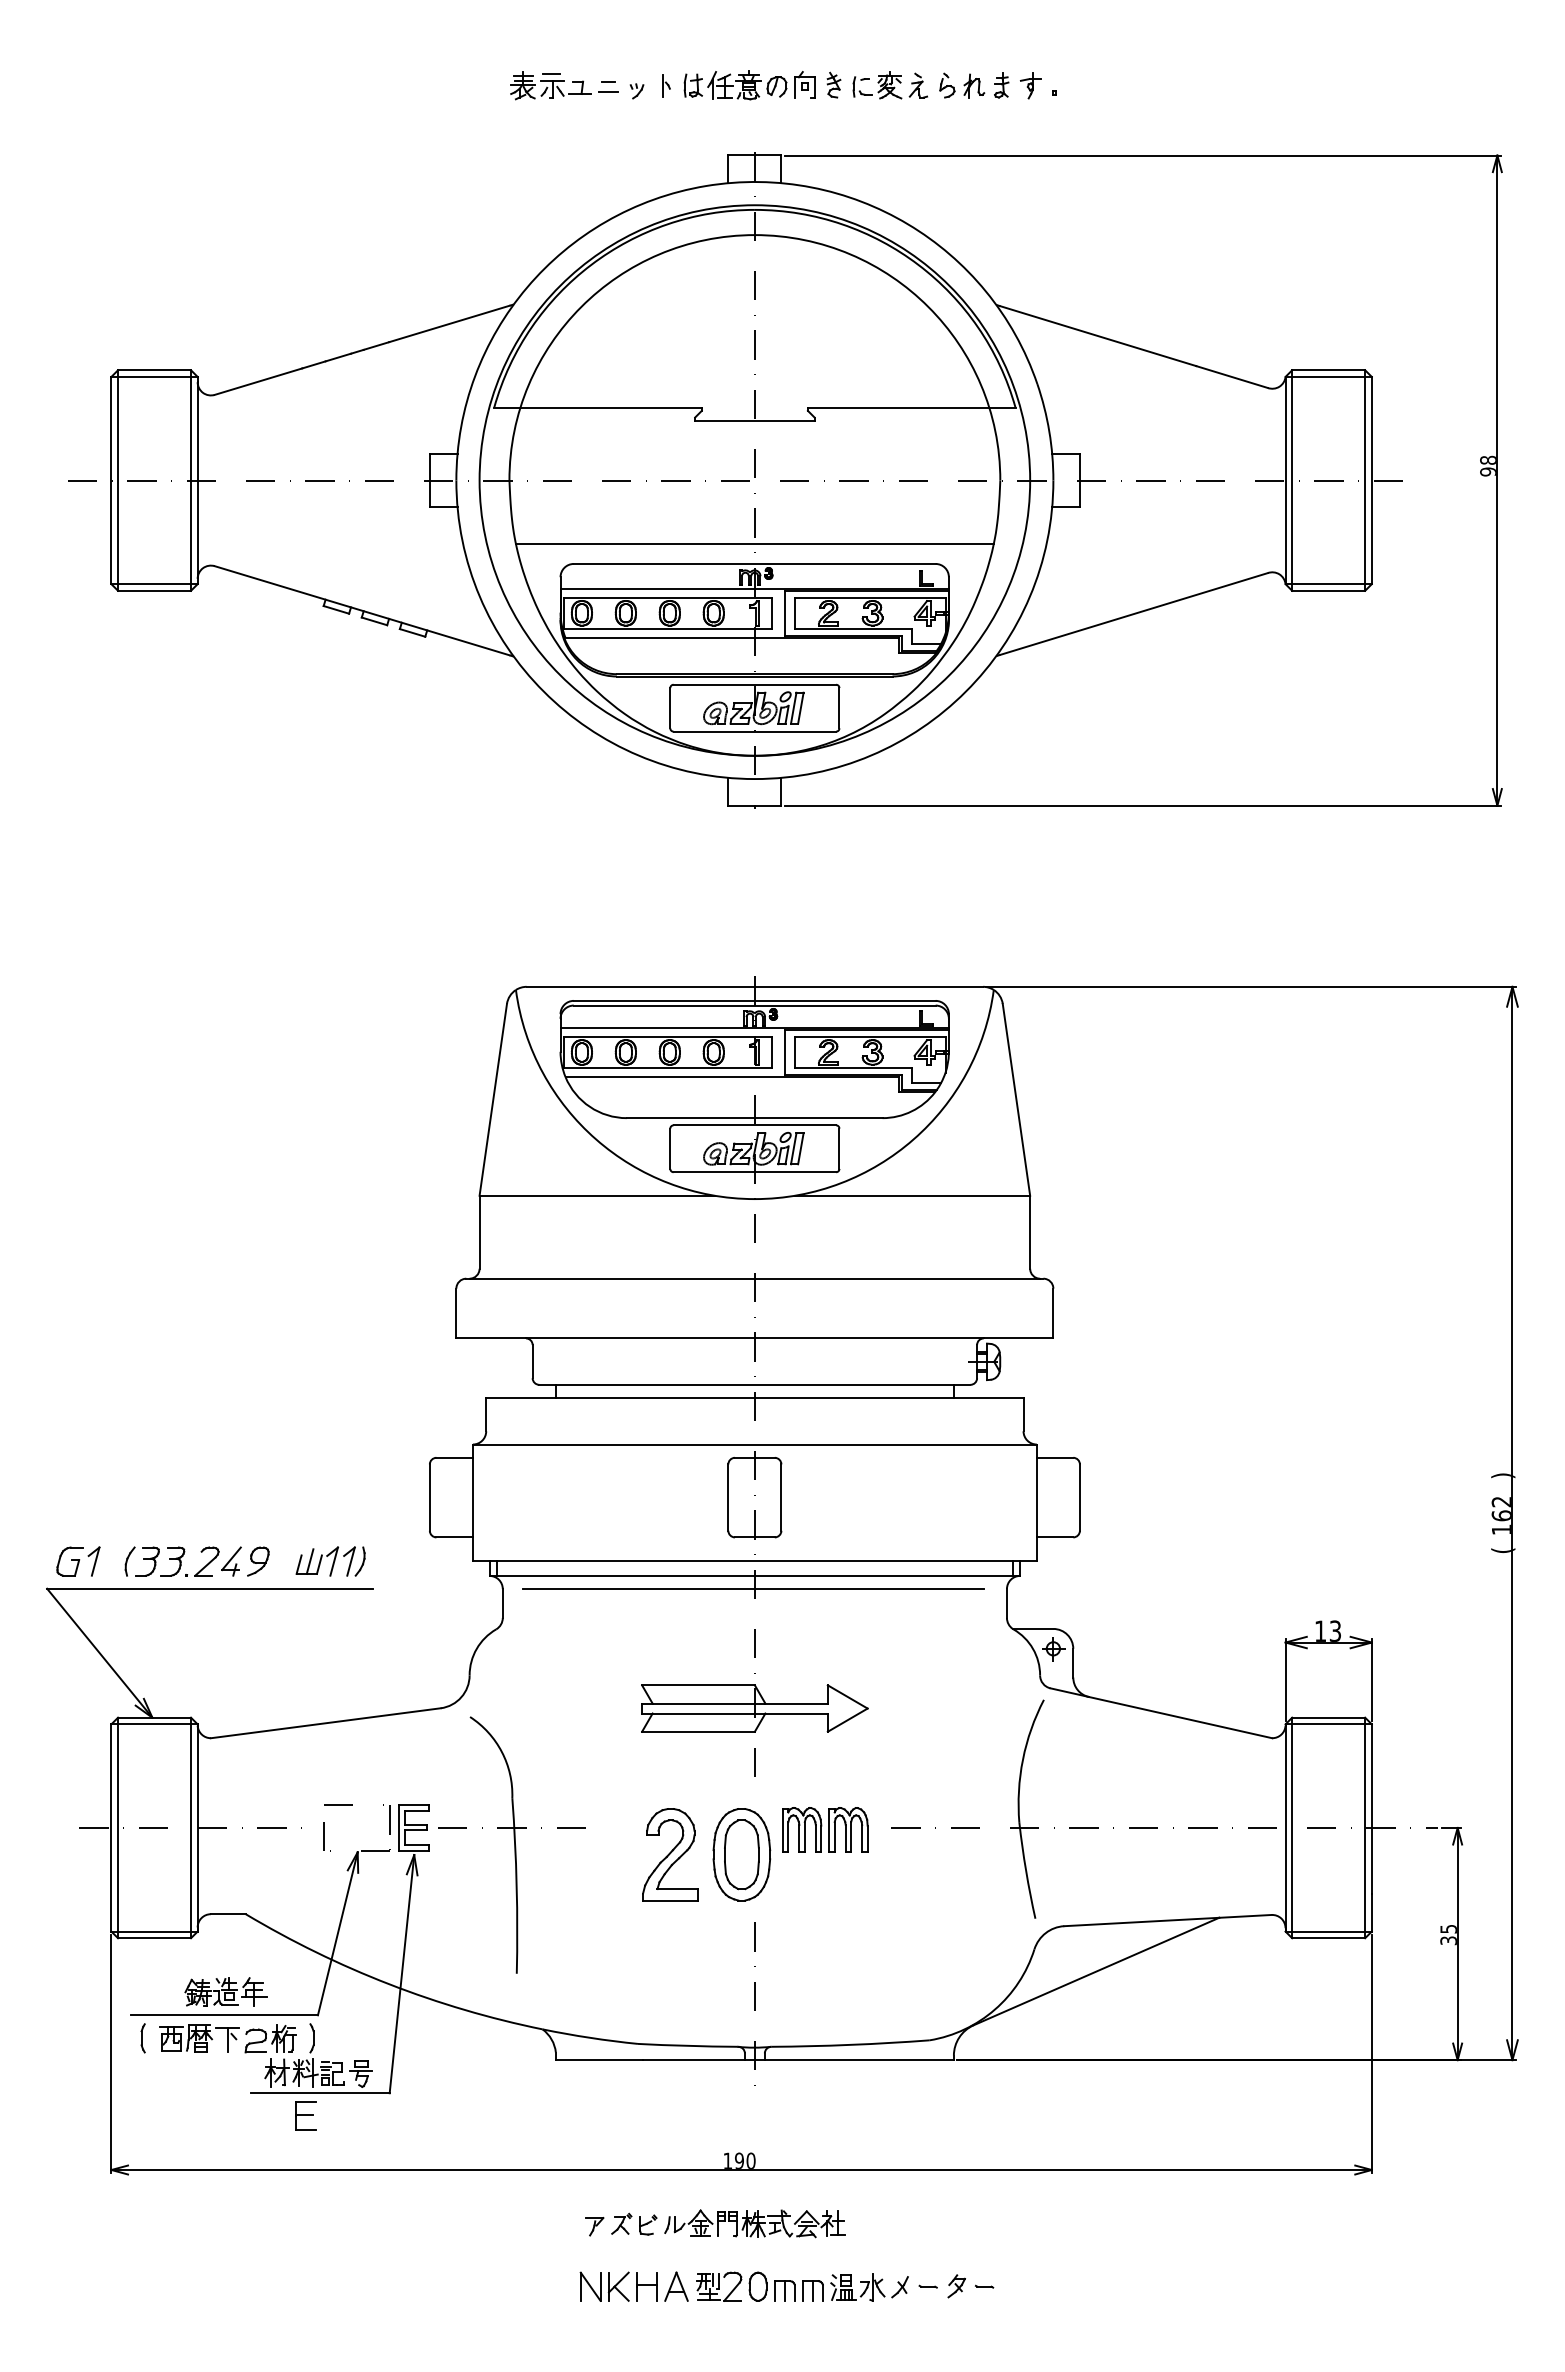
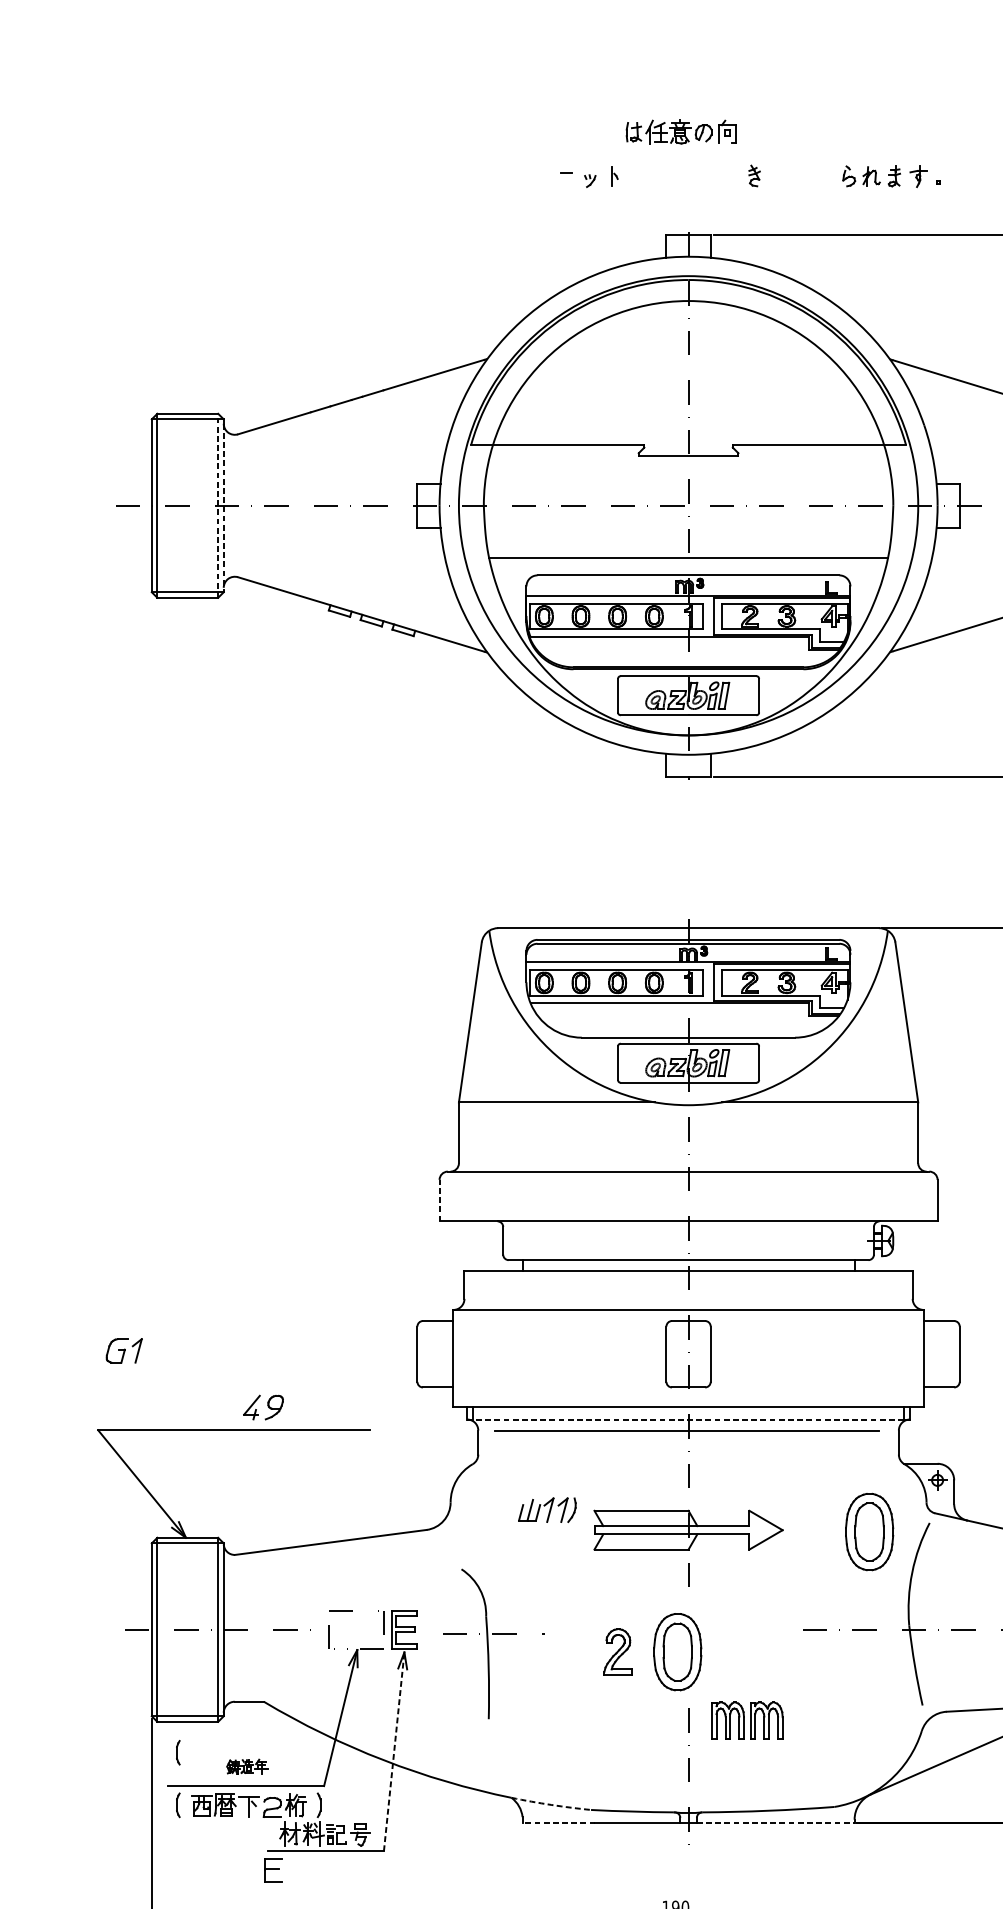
part: (564, 85) -> (529, 176), removed
part: (749, 85) -> (680, 132), moved
part: (889, 85) -> (800, 176), removed
line: (191, 480) -> (218, 505), solid -> dashed
line: (197, 483) -> (223, 508), solid -> dashed
line: (456, 1313) -> (439, 1200), solid -> dashed
part: (78, 1561) -> (124, 1350), moved
part: (171, 1561) -> (201, 1407), removed
part: (330, 1561) -> (547, 1510), moved
line: (751, 1575) -> (685, 1419), solid -> dashed
part: (971, 1710) -> (869, 1531), added
part: (825, 1829) -> (747, 1720), moved
part: (511, 1844) -> (485, 1643), size x0.7
part: (670, 1854) -> (618, 1651), size x0.6
line: (401, 1974) -> (393, 1752), solid -> dashed
part: (142, 1975) -> (177, 1752), added
part: (225, 1991) -> (246, 1766), size x0.6
arc: (590, 2037) -> (551, 1804), solid -> dashed
line: (599, 2060) -> (558, 1823), solid -> dashed
line: (859, 2060) -> (775, 1823), solid -> dashed
part: (305, 2115) -> (272, 1869), moved

